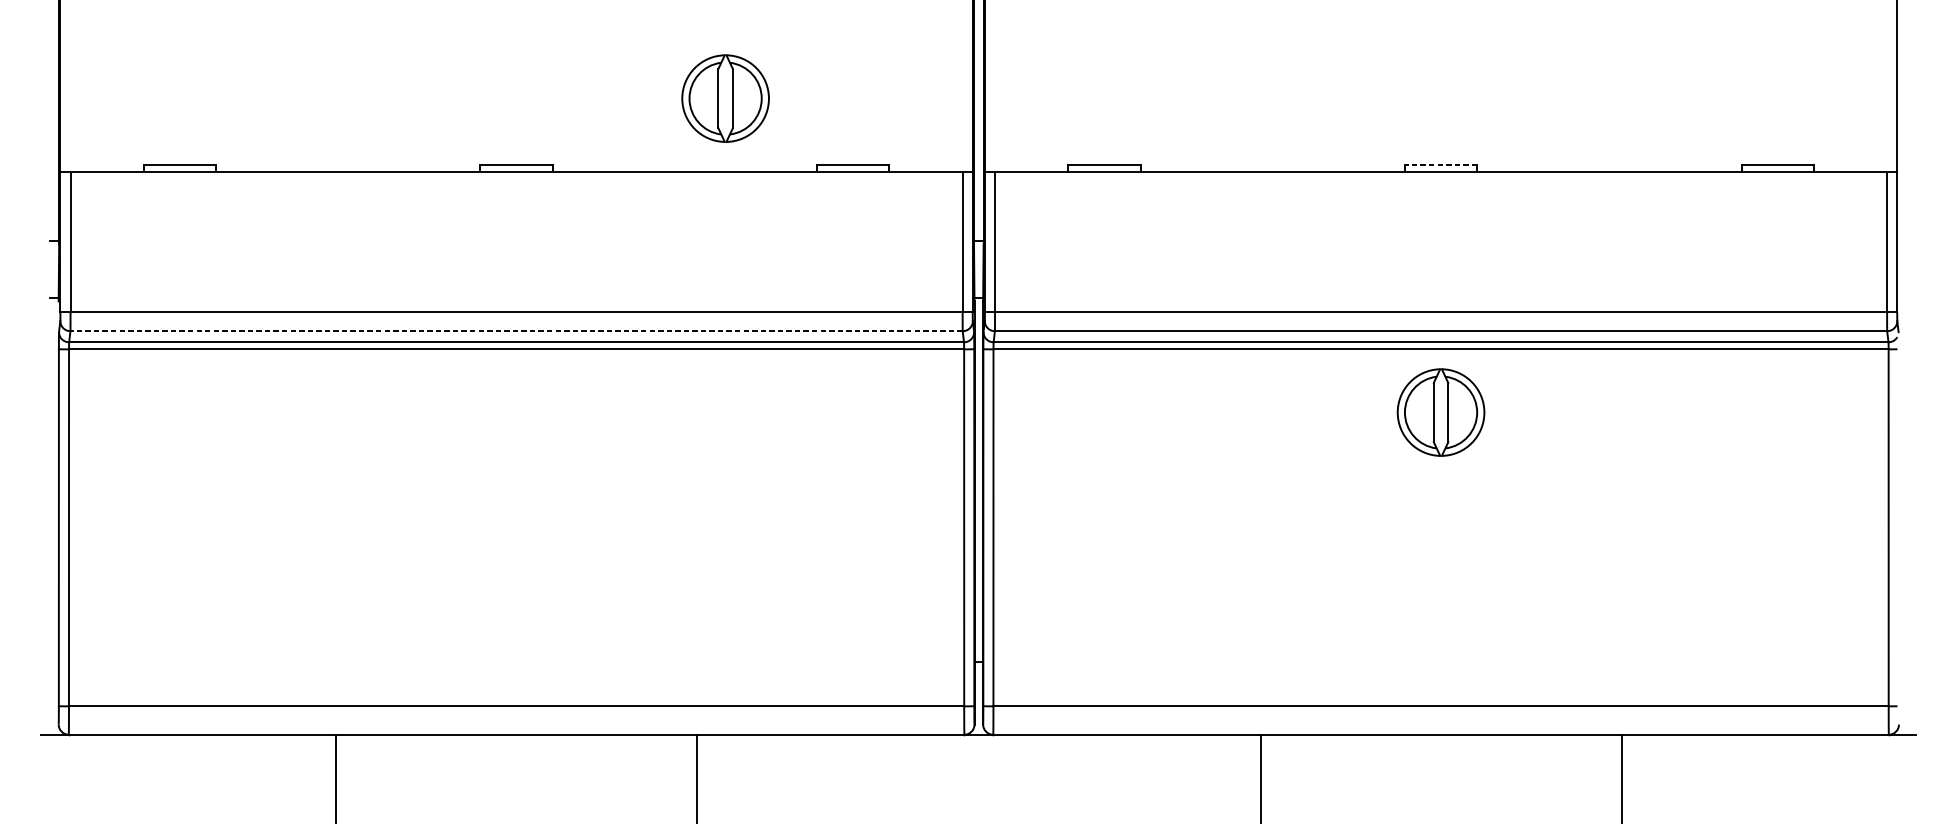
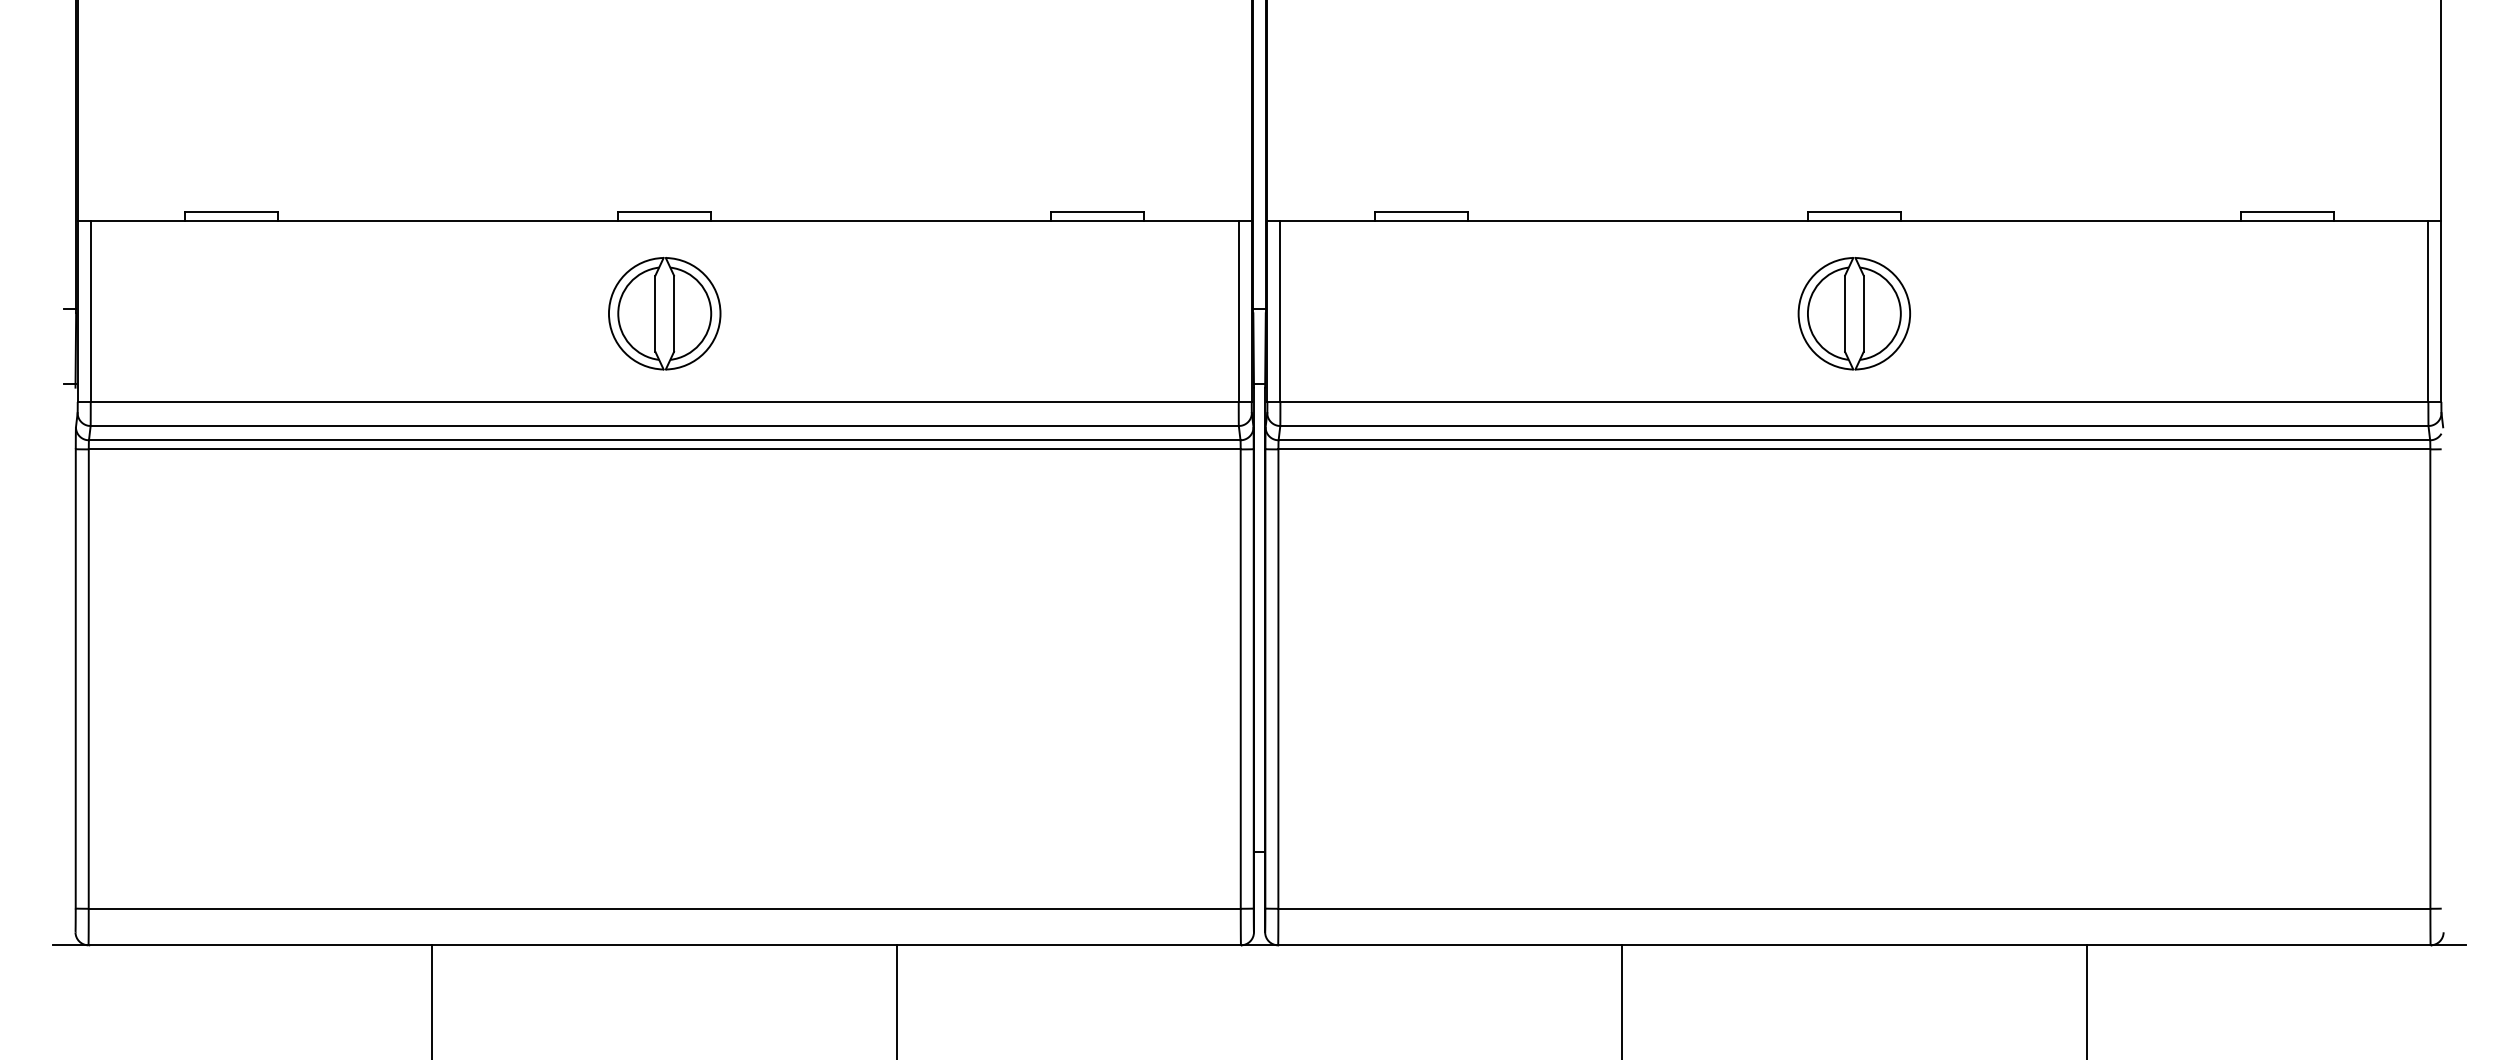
part: (725, 98) -> (664, 313), moved
line: (1440, 164) -> (1853, 211), dashed -> solid
line: (516, 331) -> (664, 426), dashed -> solid
part: (1441, 412) -> (1854, 313), moved

